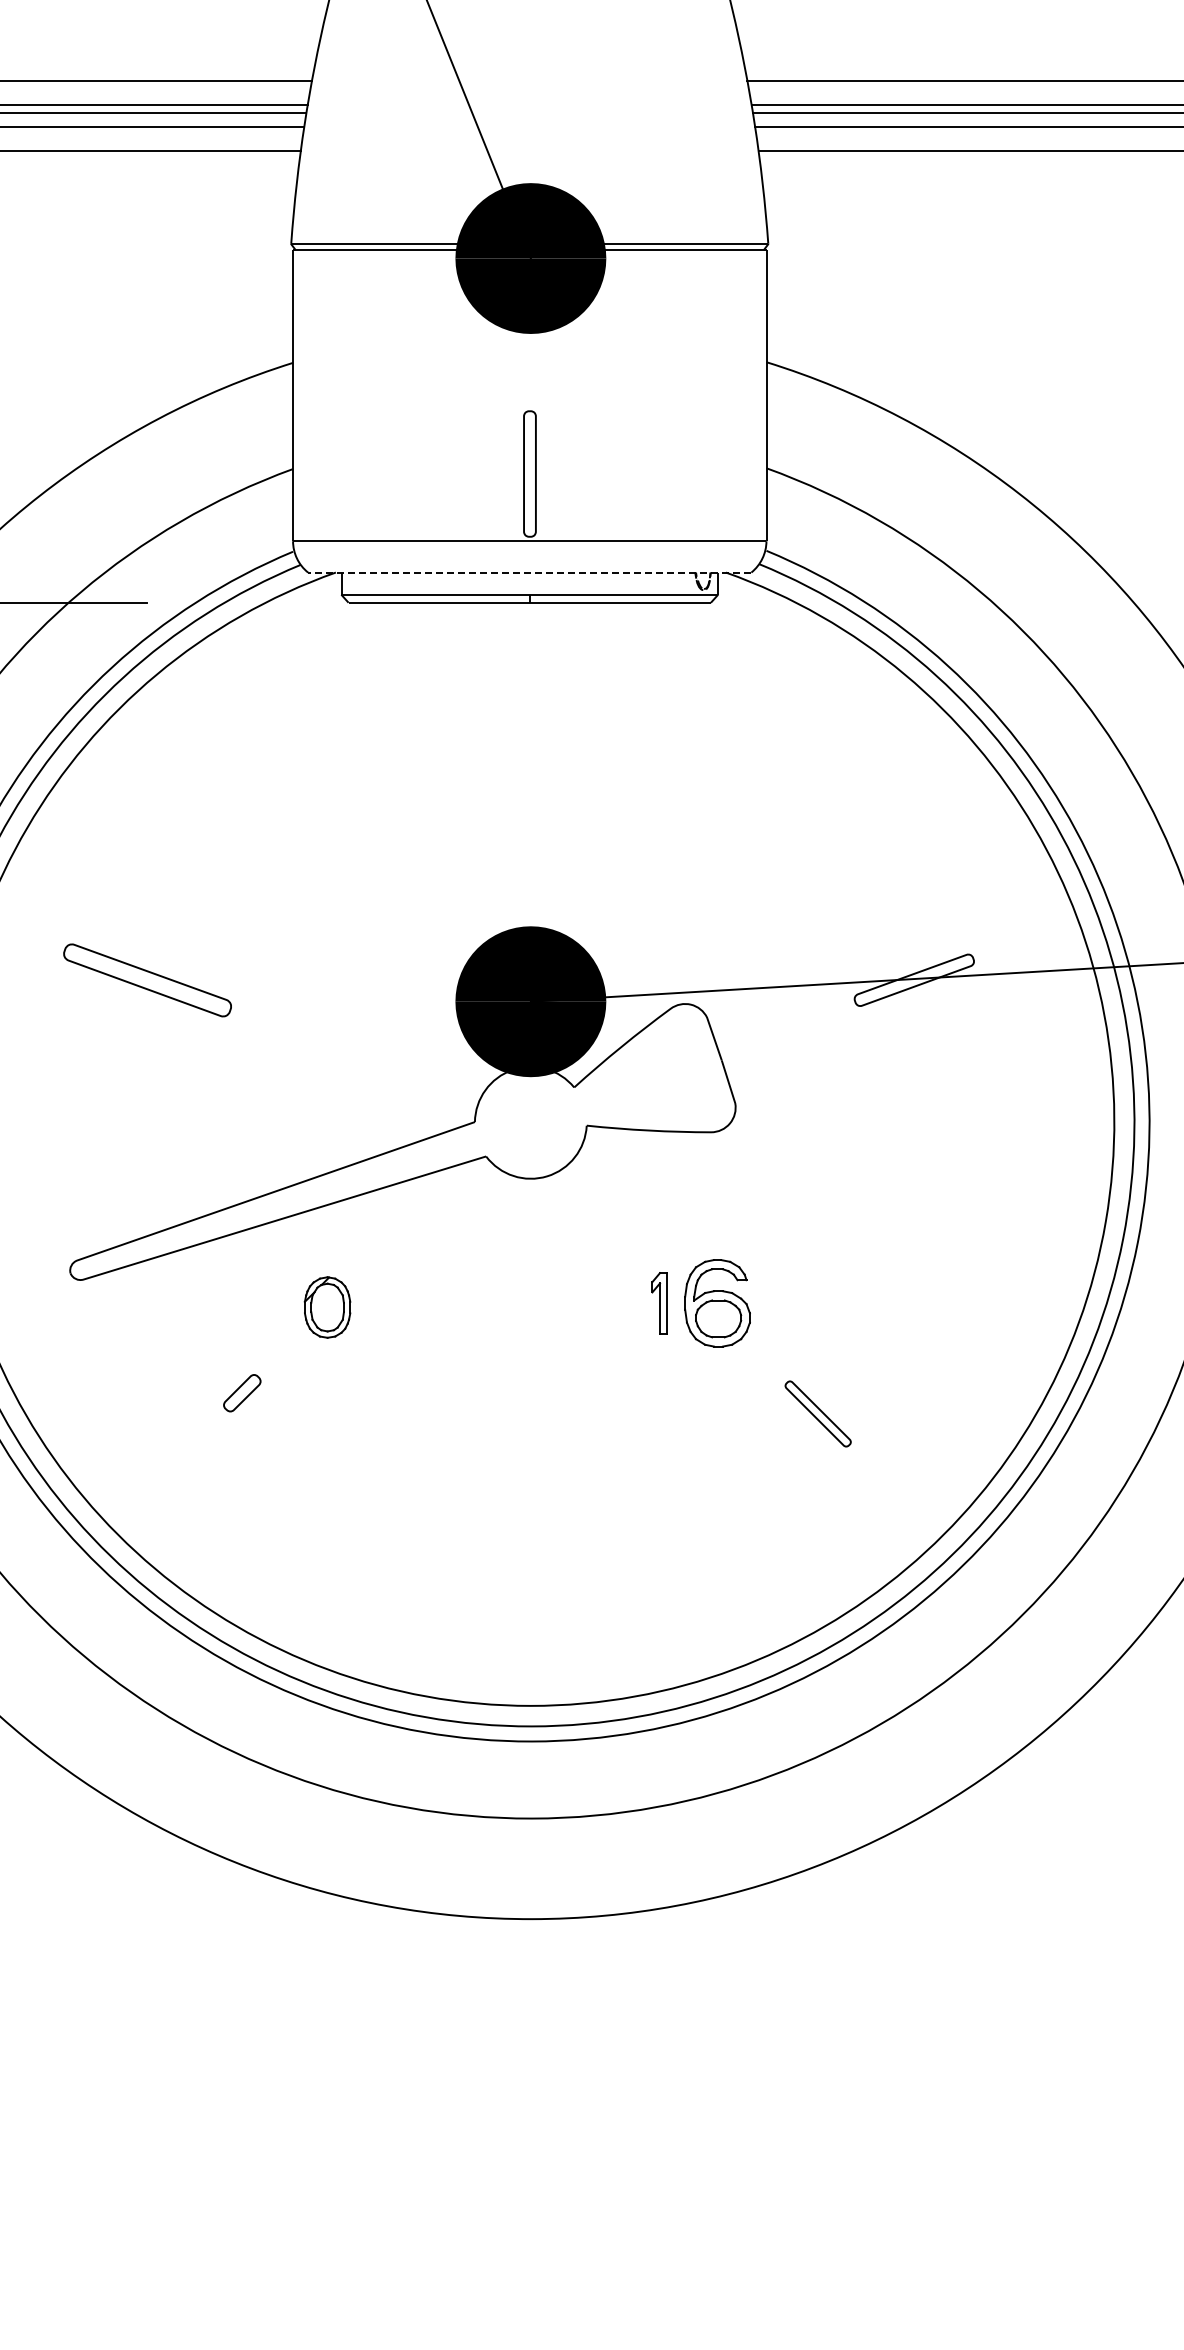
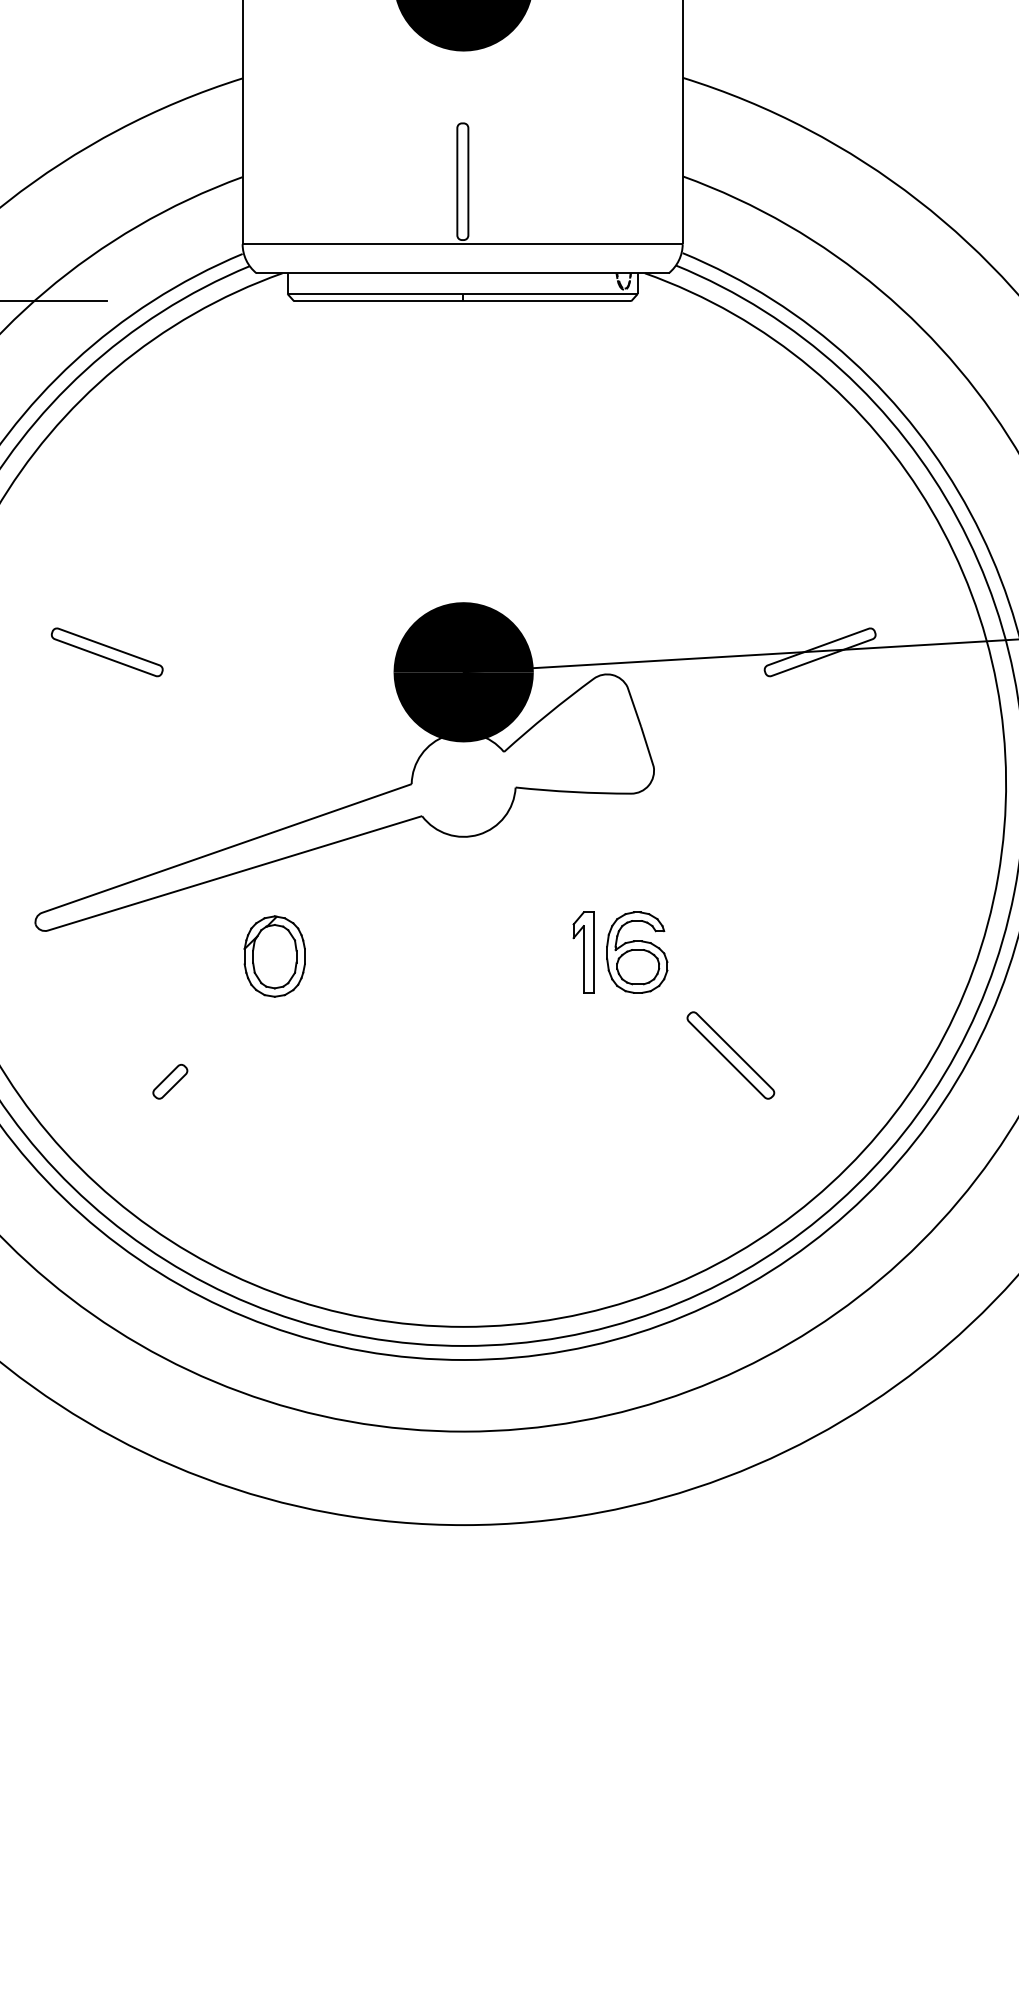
line: (529, 572) -> (462, 273), dashed -> solid
part: (146, 979) -> (106, 651), size x0.71
part: (659, 1303) -> (583, 952), size x1.43
part: (327, 1307) -> (274, 956), size x1.43
part: (242, 1393) -> (170, 1082), moved
part: (817, 1413) -> (730, 1055), size x1.43

